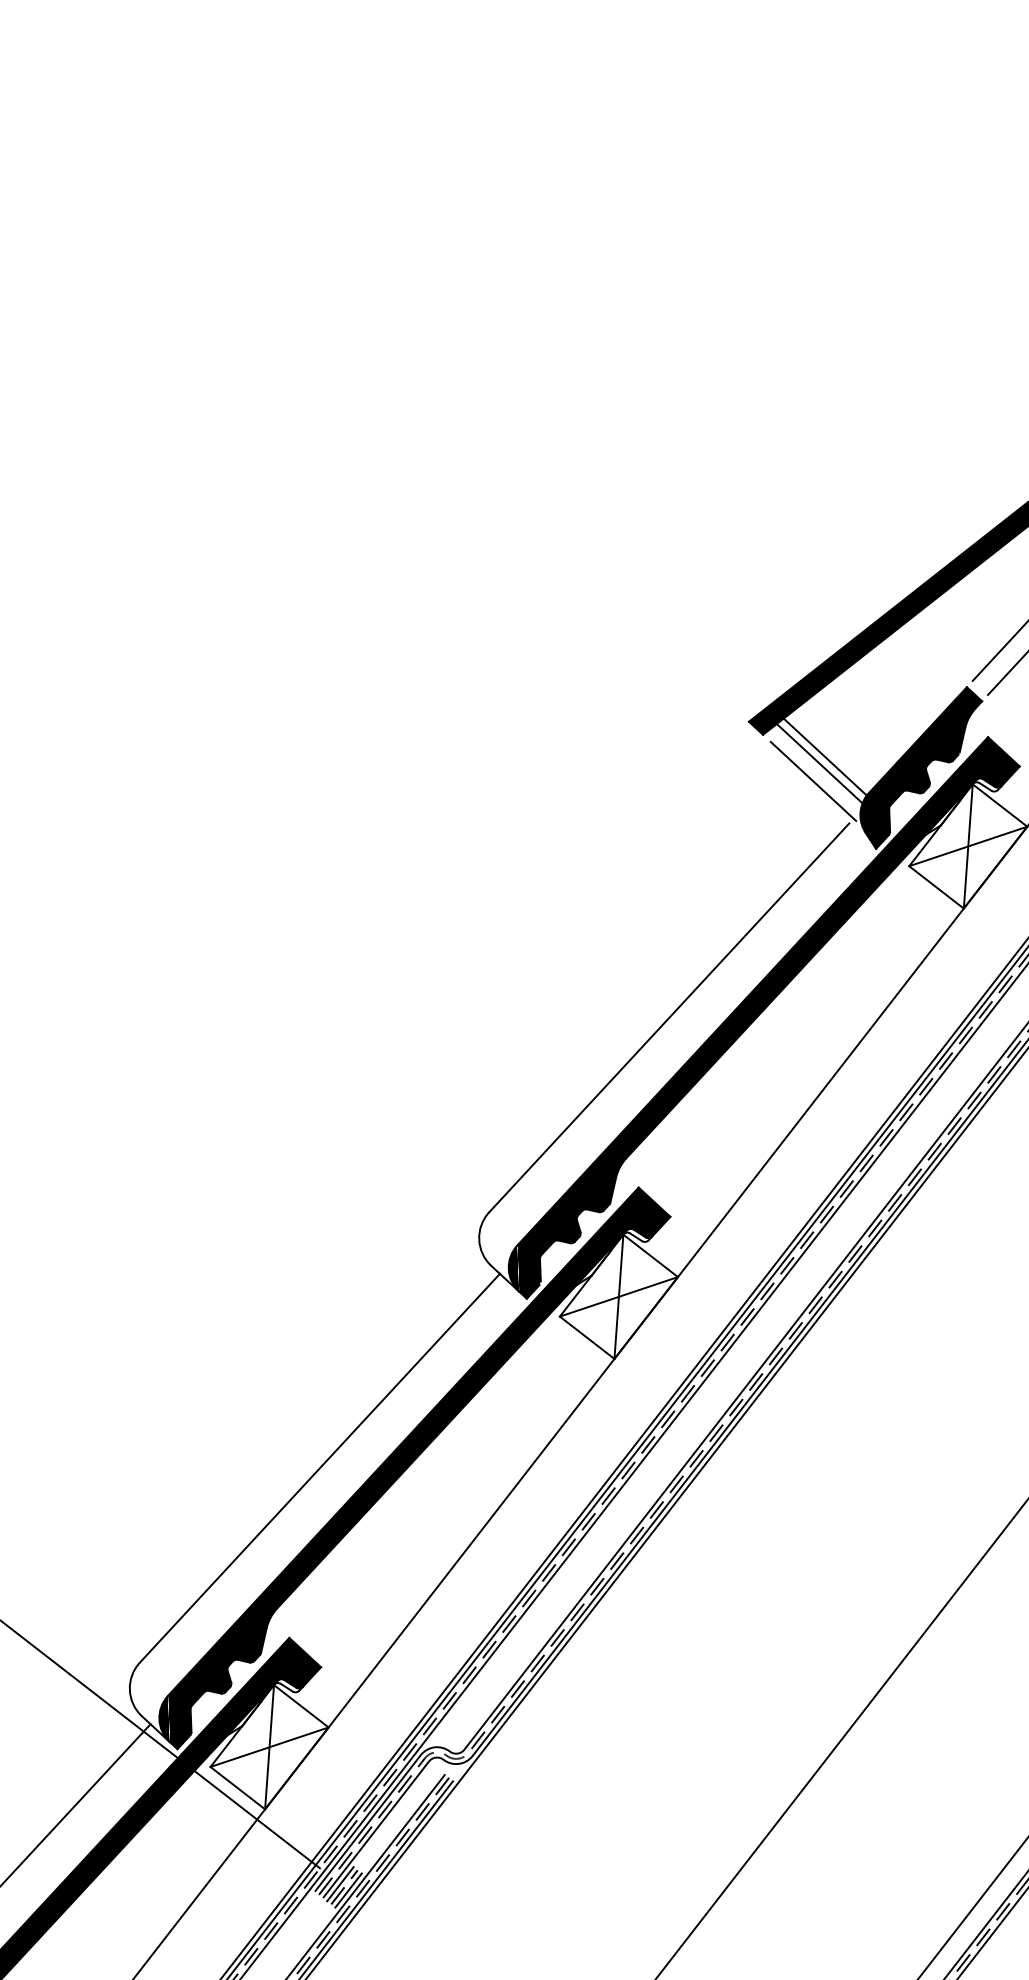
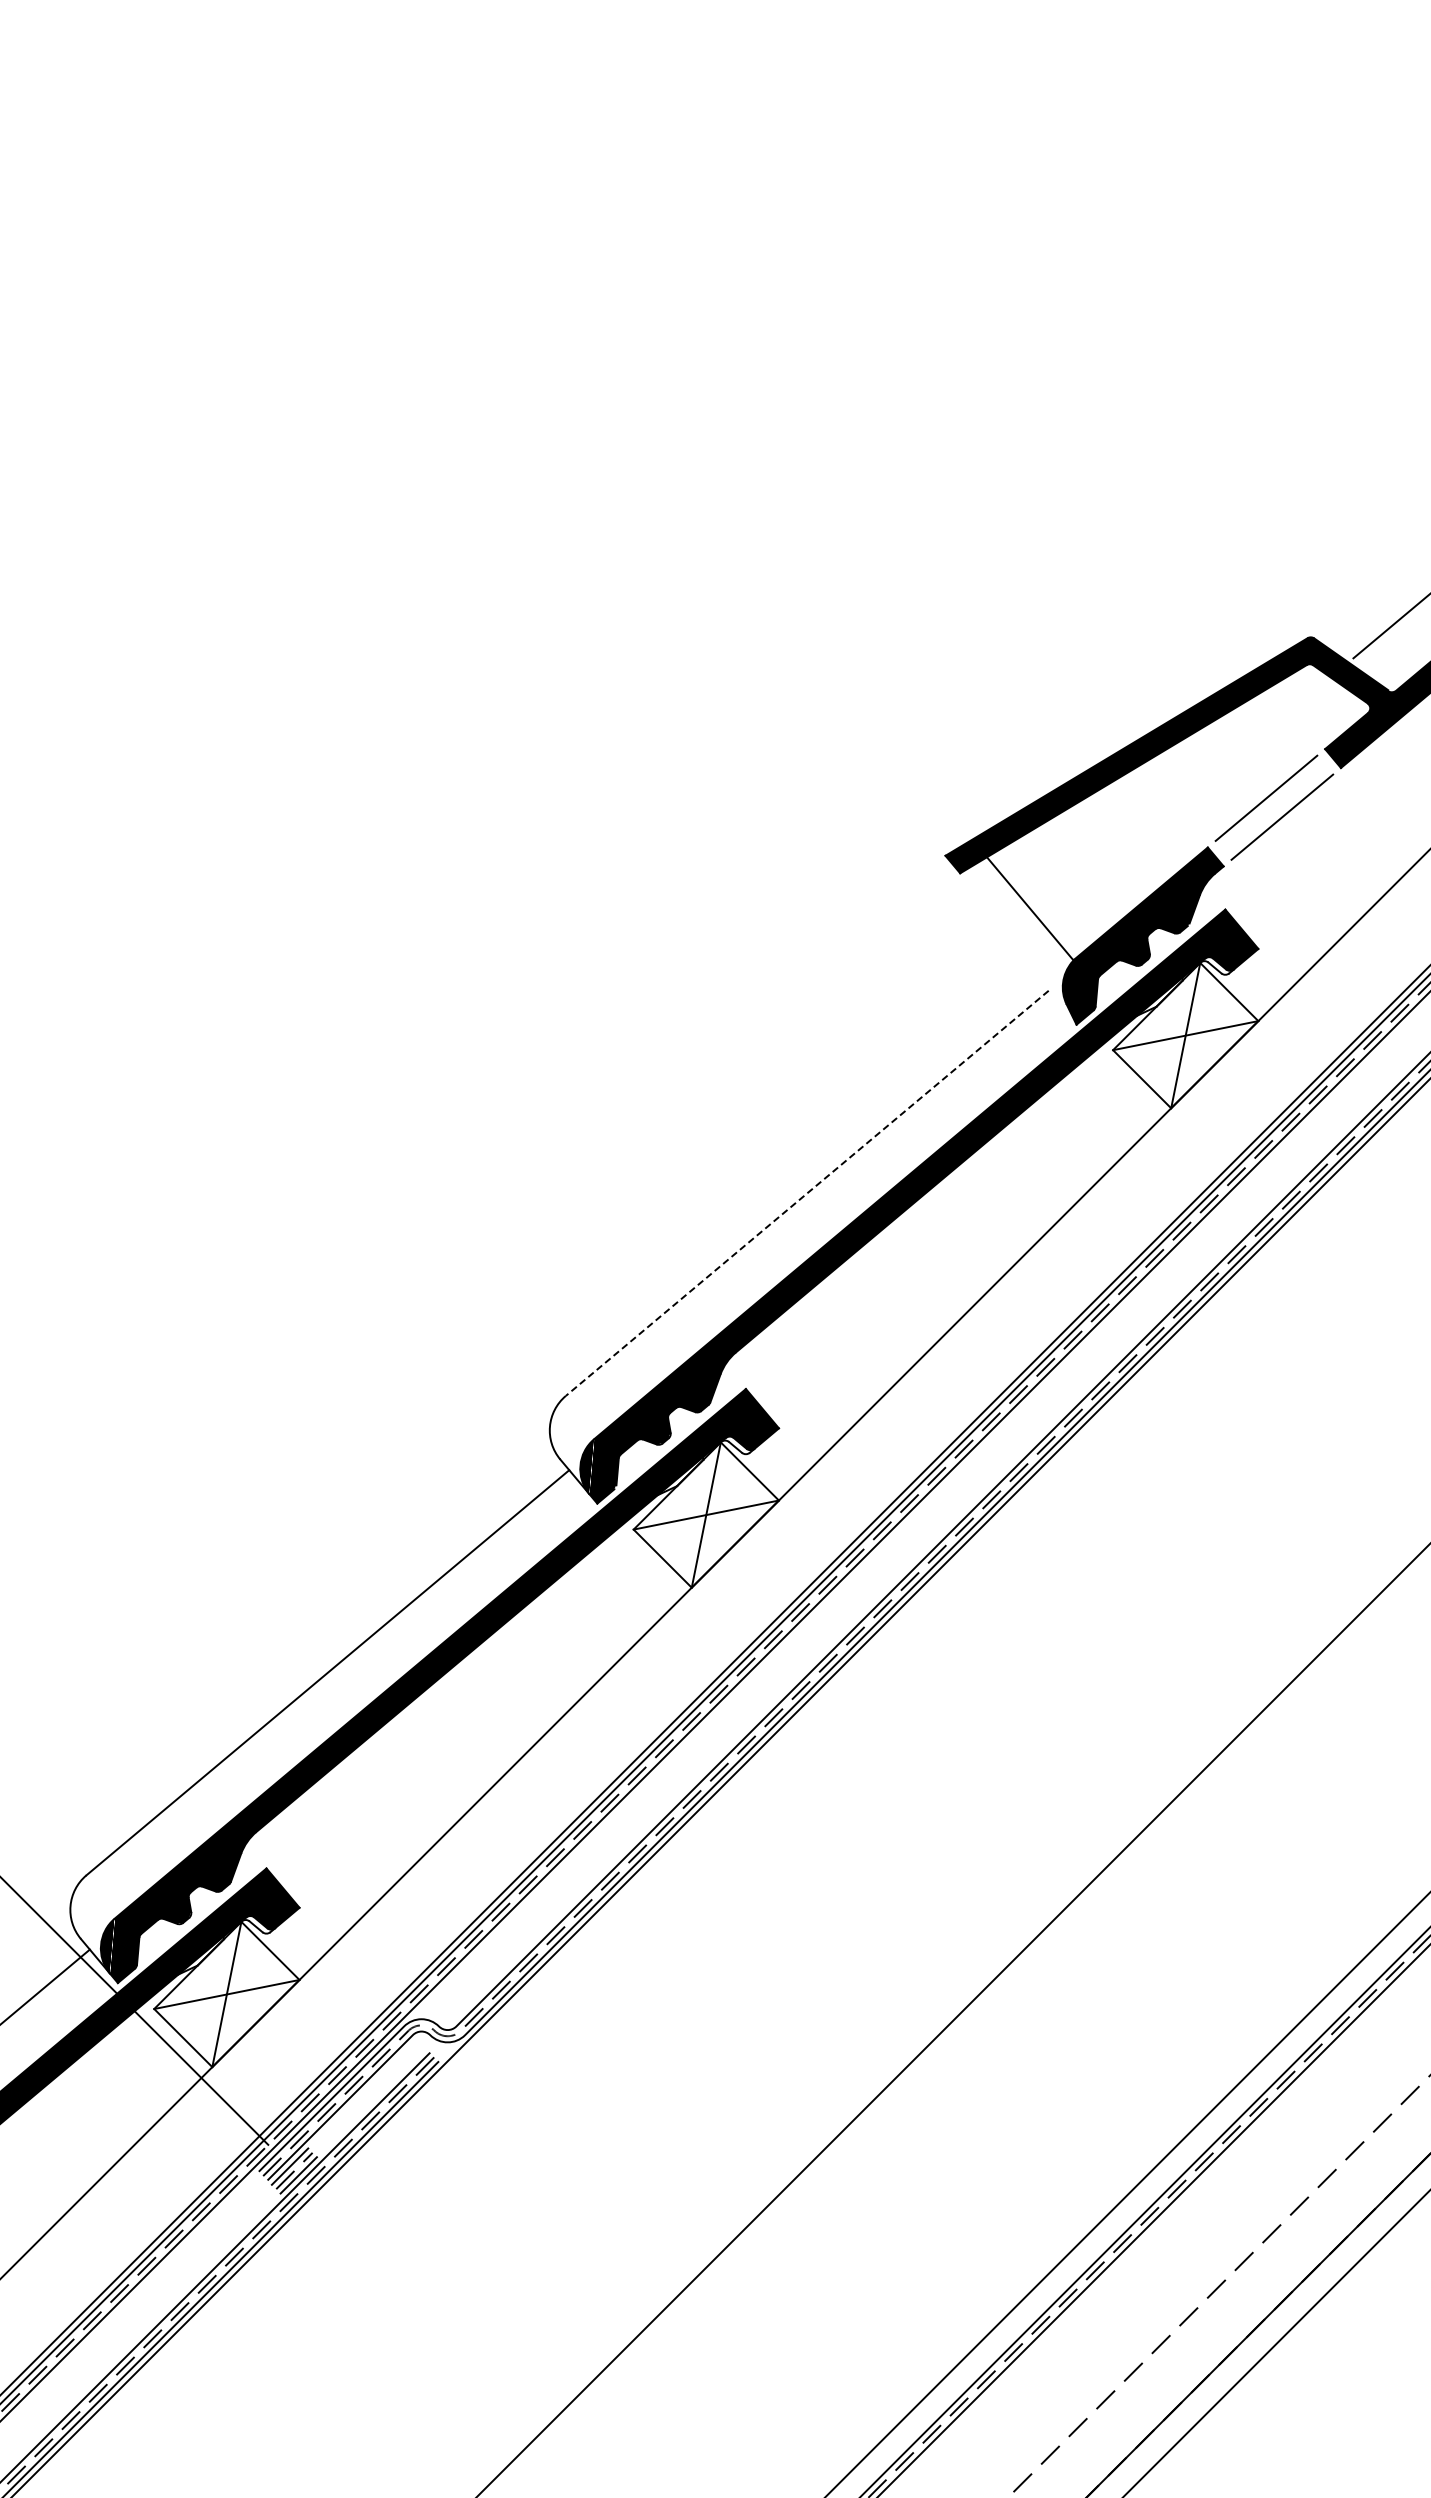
line: (819, 762) -> (1022, 914), removed
line: (813, 781) -> (1012, 935), removed
line: (668, 1018) -> (806, 1193), solid -> dashed

